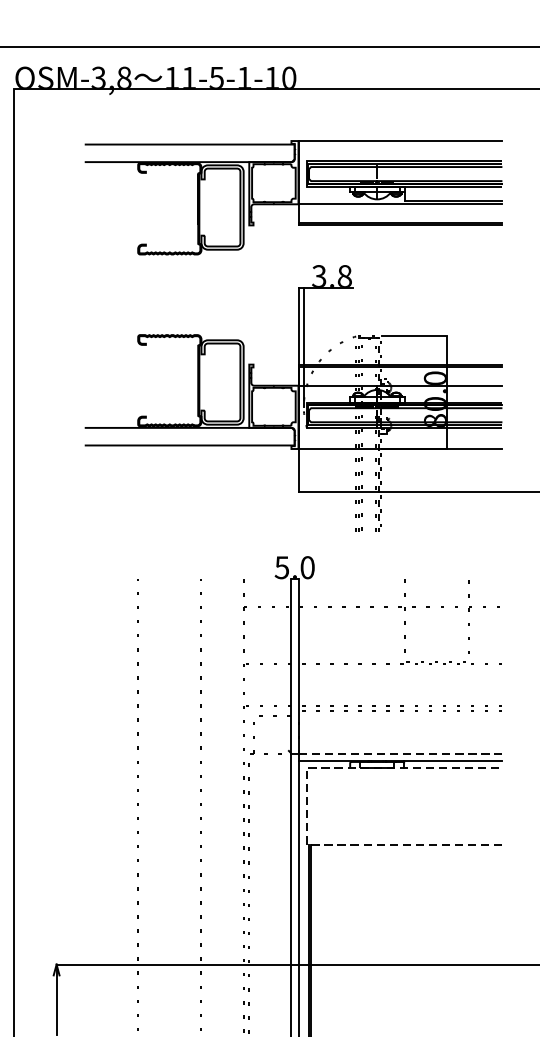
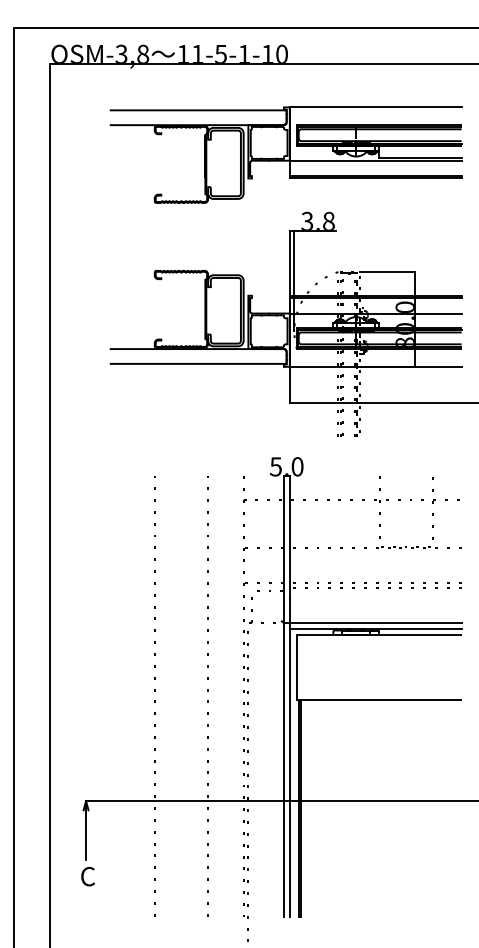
line: (400, 753) -> (375, 623), dashed -> solid
line: (306, 805) -> (296, 667), dashed -> solid

